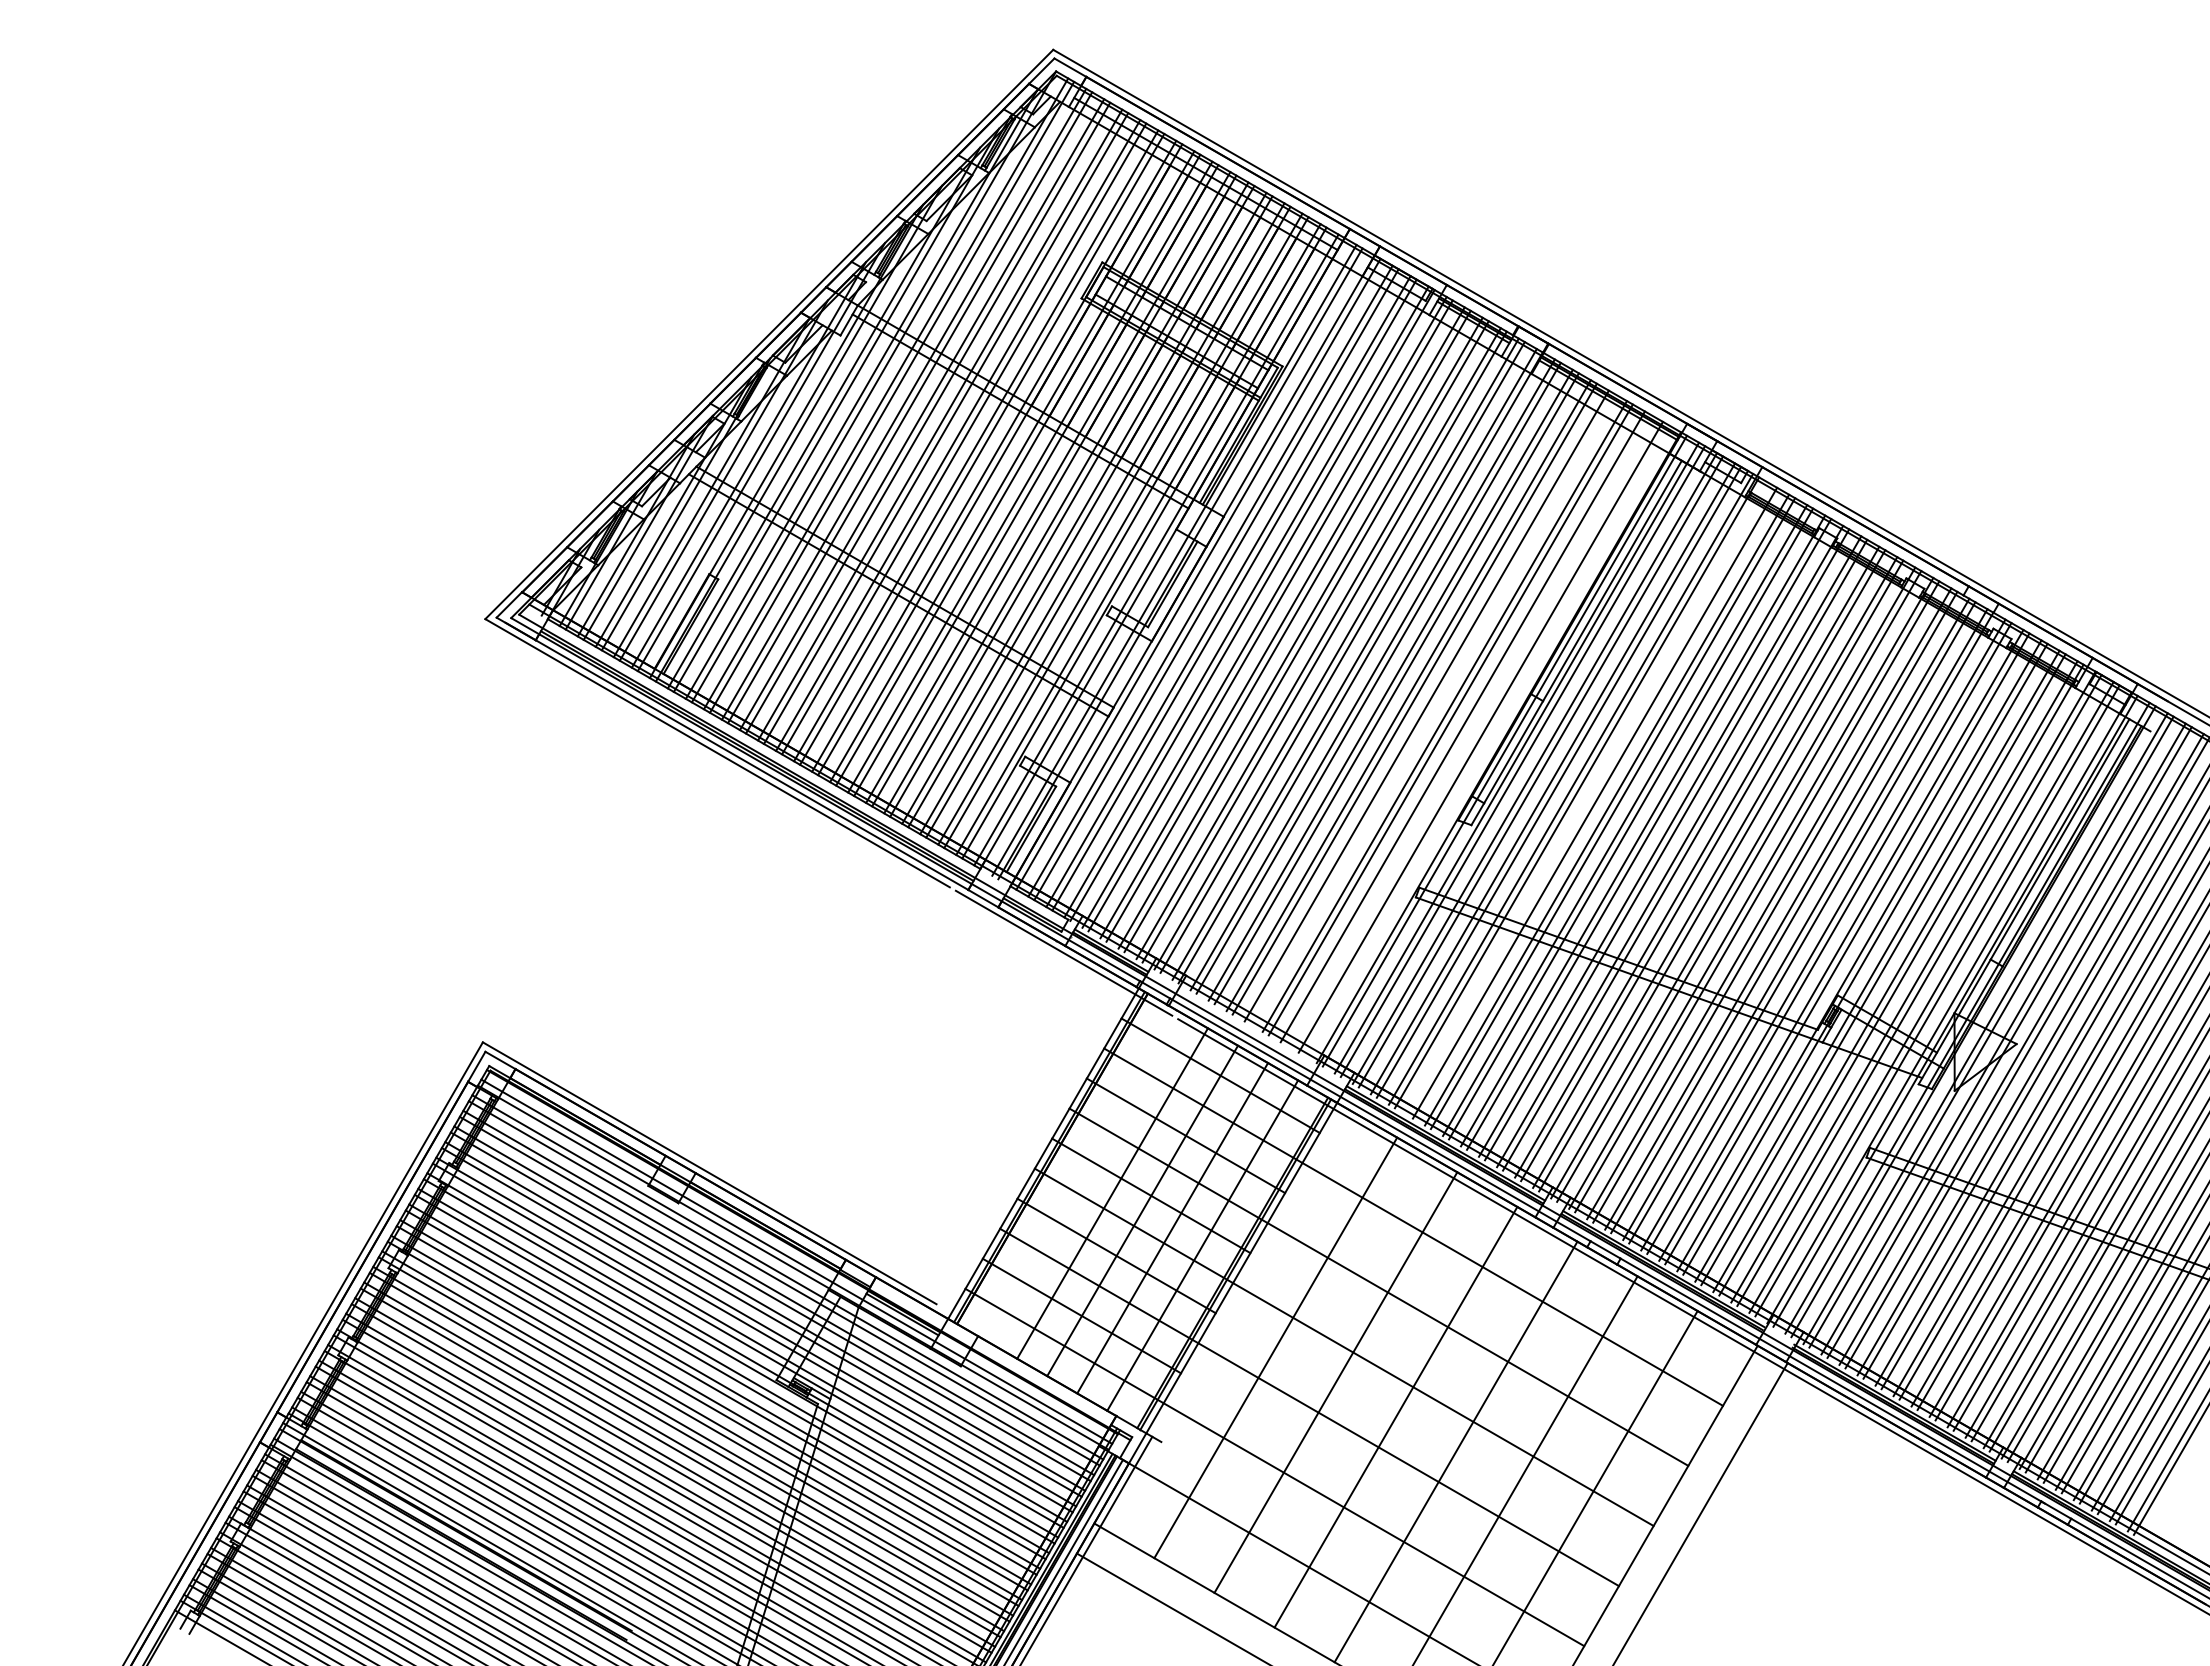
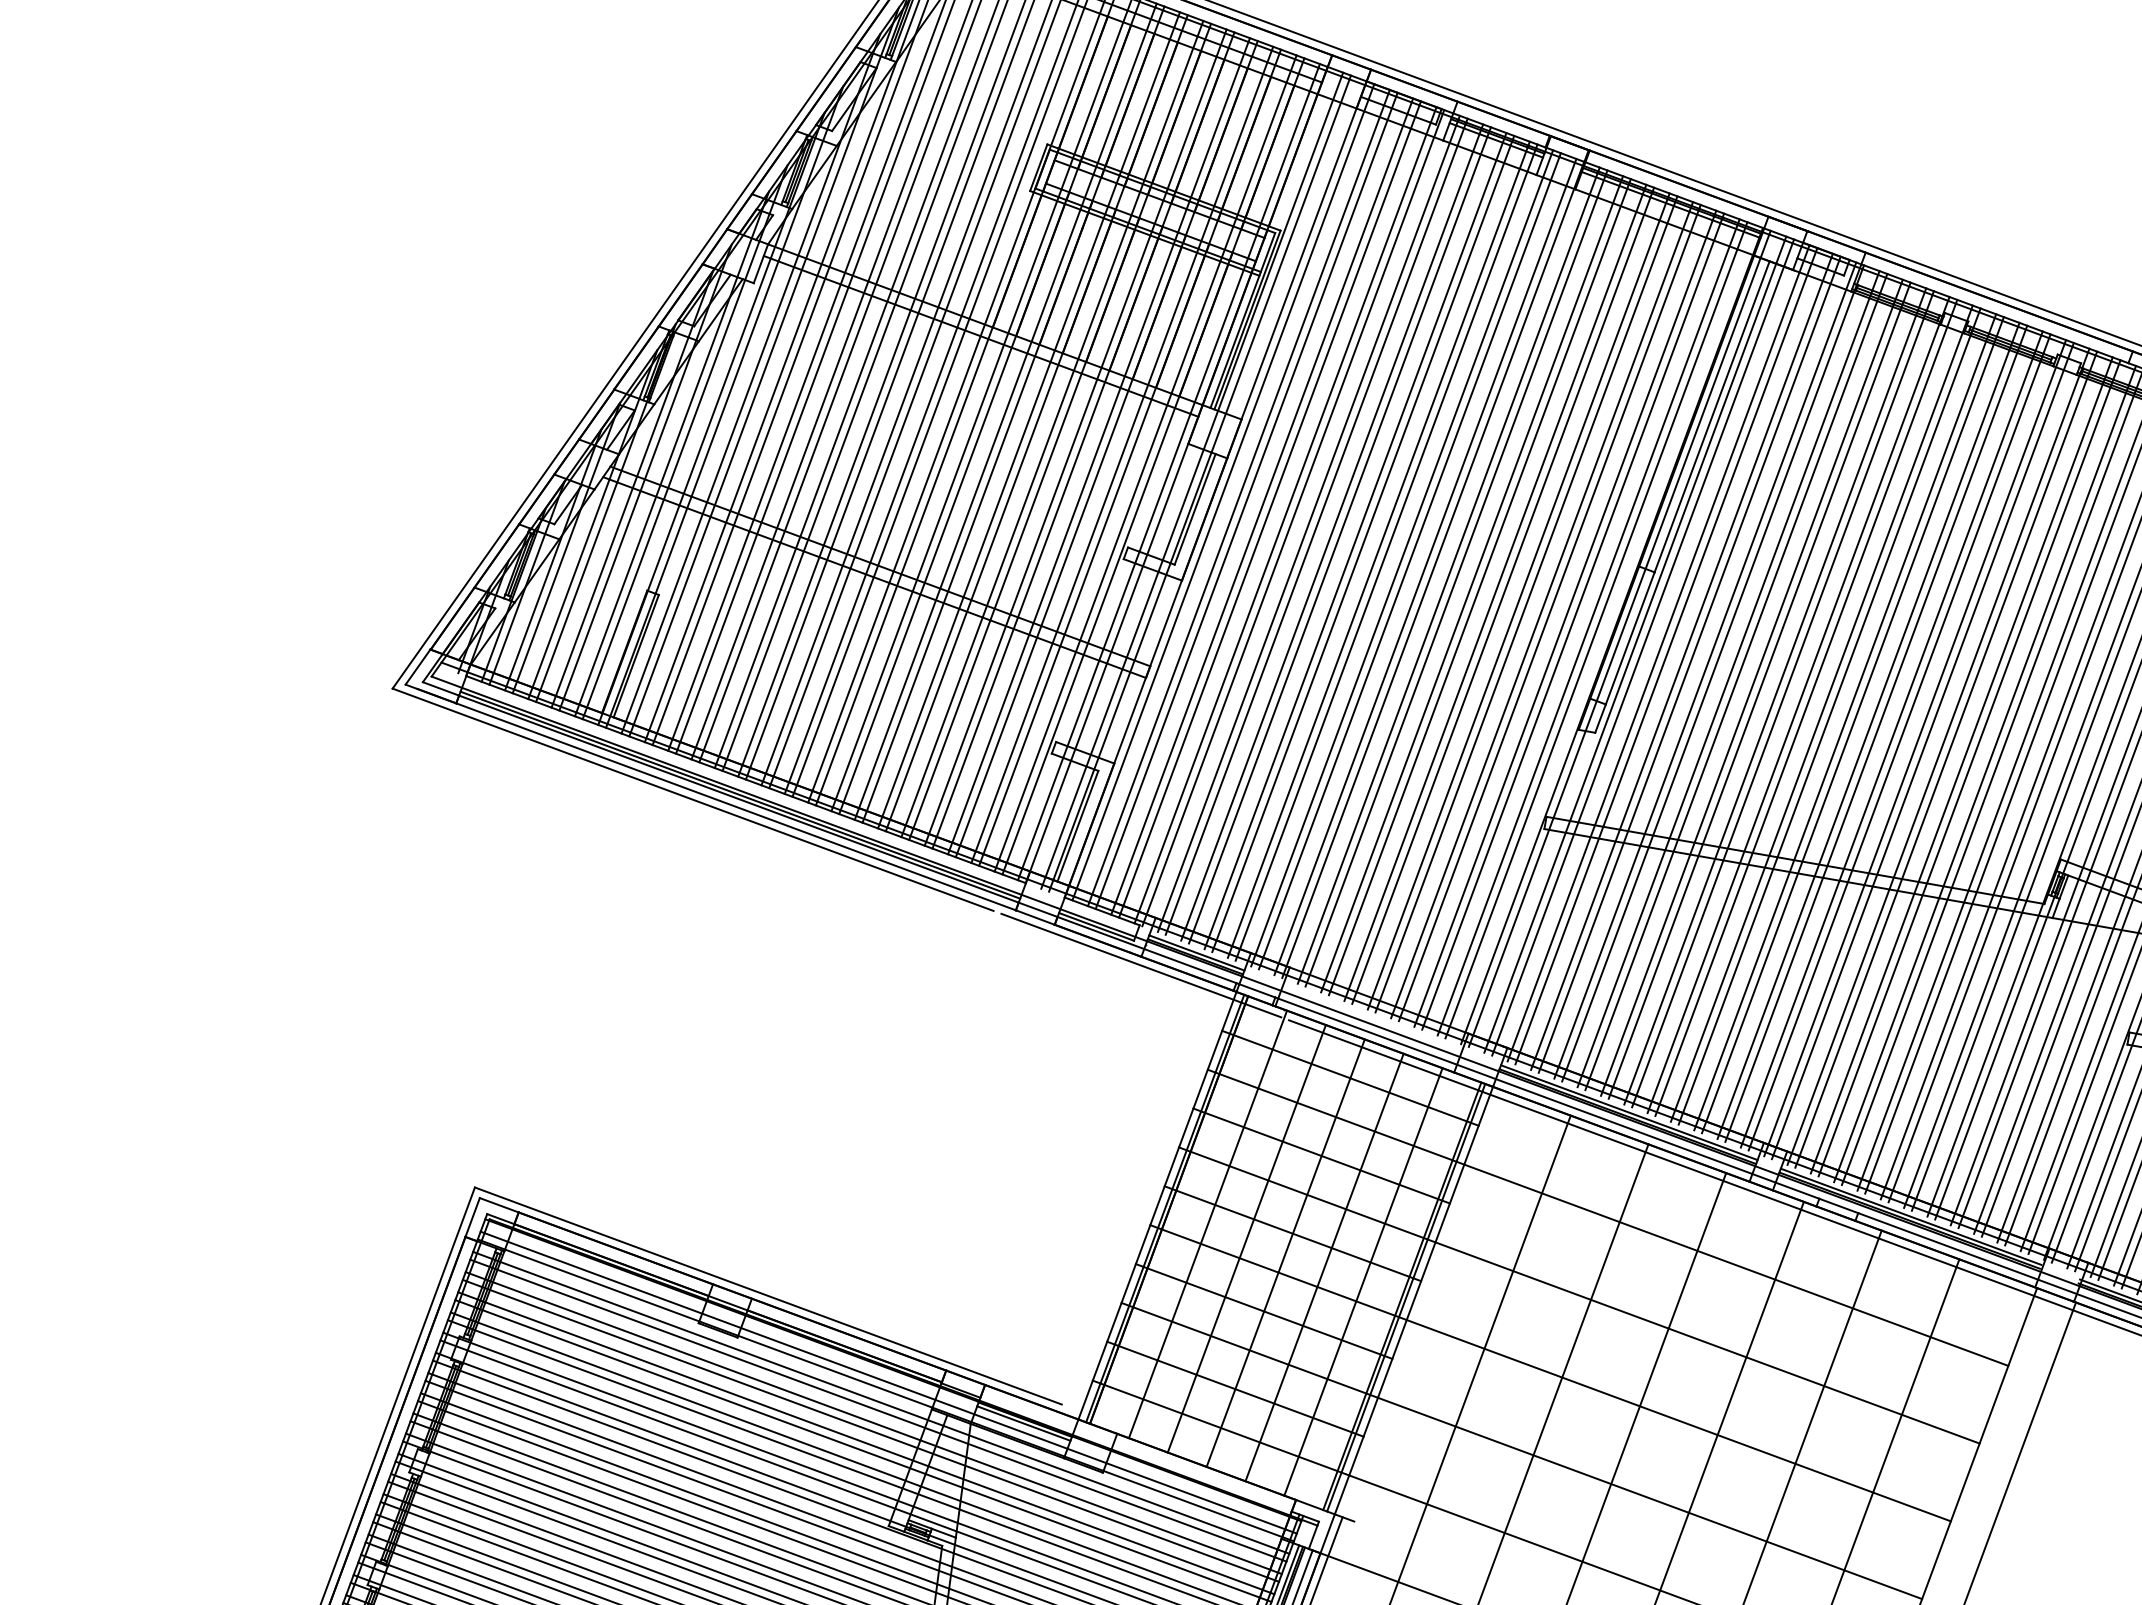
line: (1432, 709) -> (1526, 604), added
line: (1468, 729) -> (1572, 620), added
line: (1486, 740) -> (1595, 630), added
line: (1588, 799) -> (1727, 678), added
line: (1082, 1176) -> (1207, 1224), added

